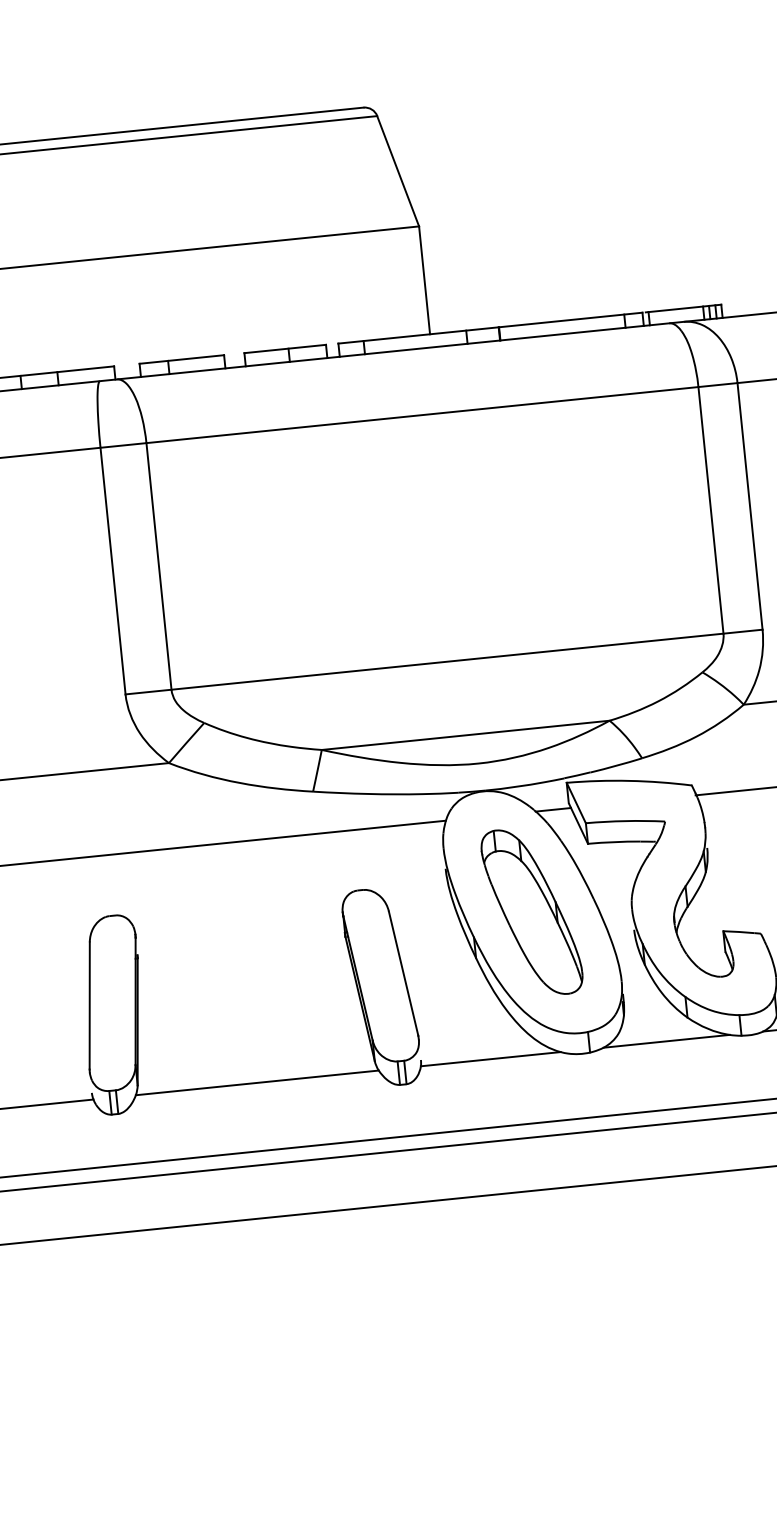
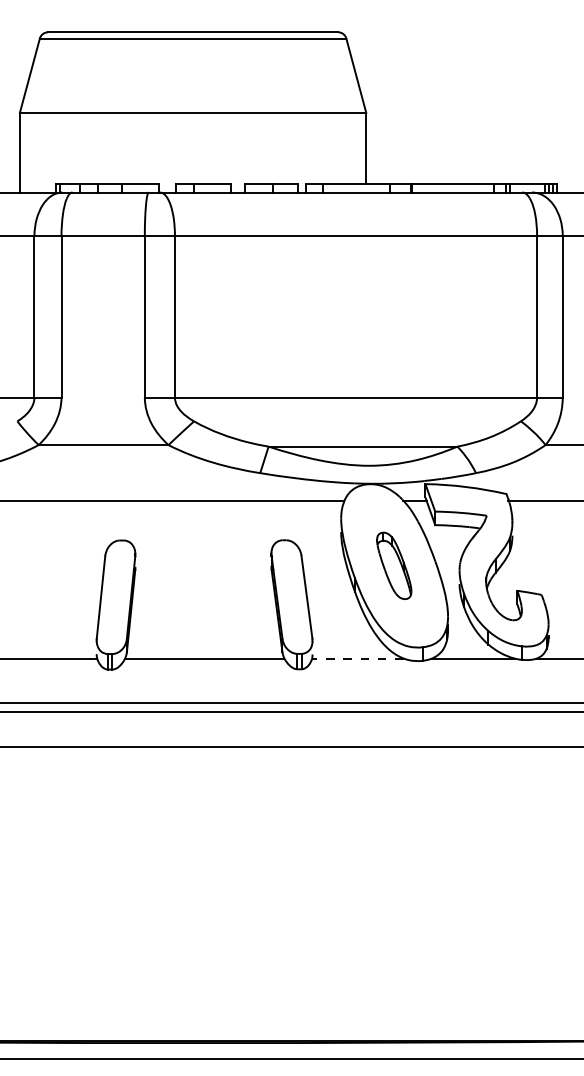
part: (530, 911) -> (393, 565), size x0.6
line: (490, 1059) -> (357, 658), solid -> dashed

